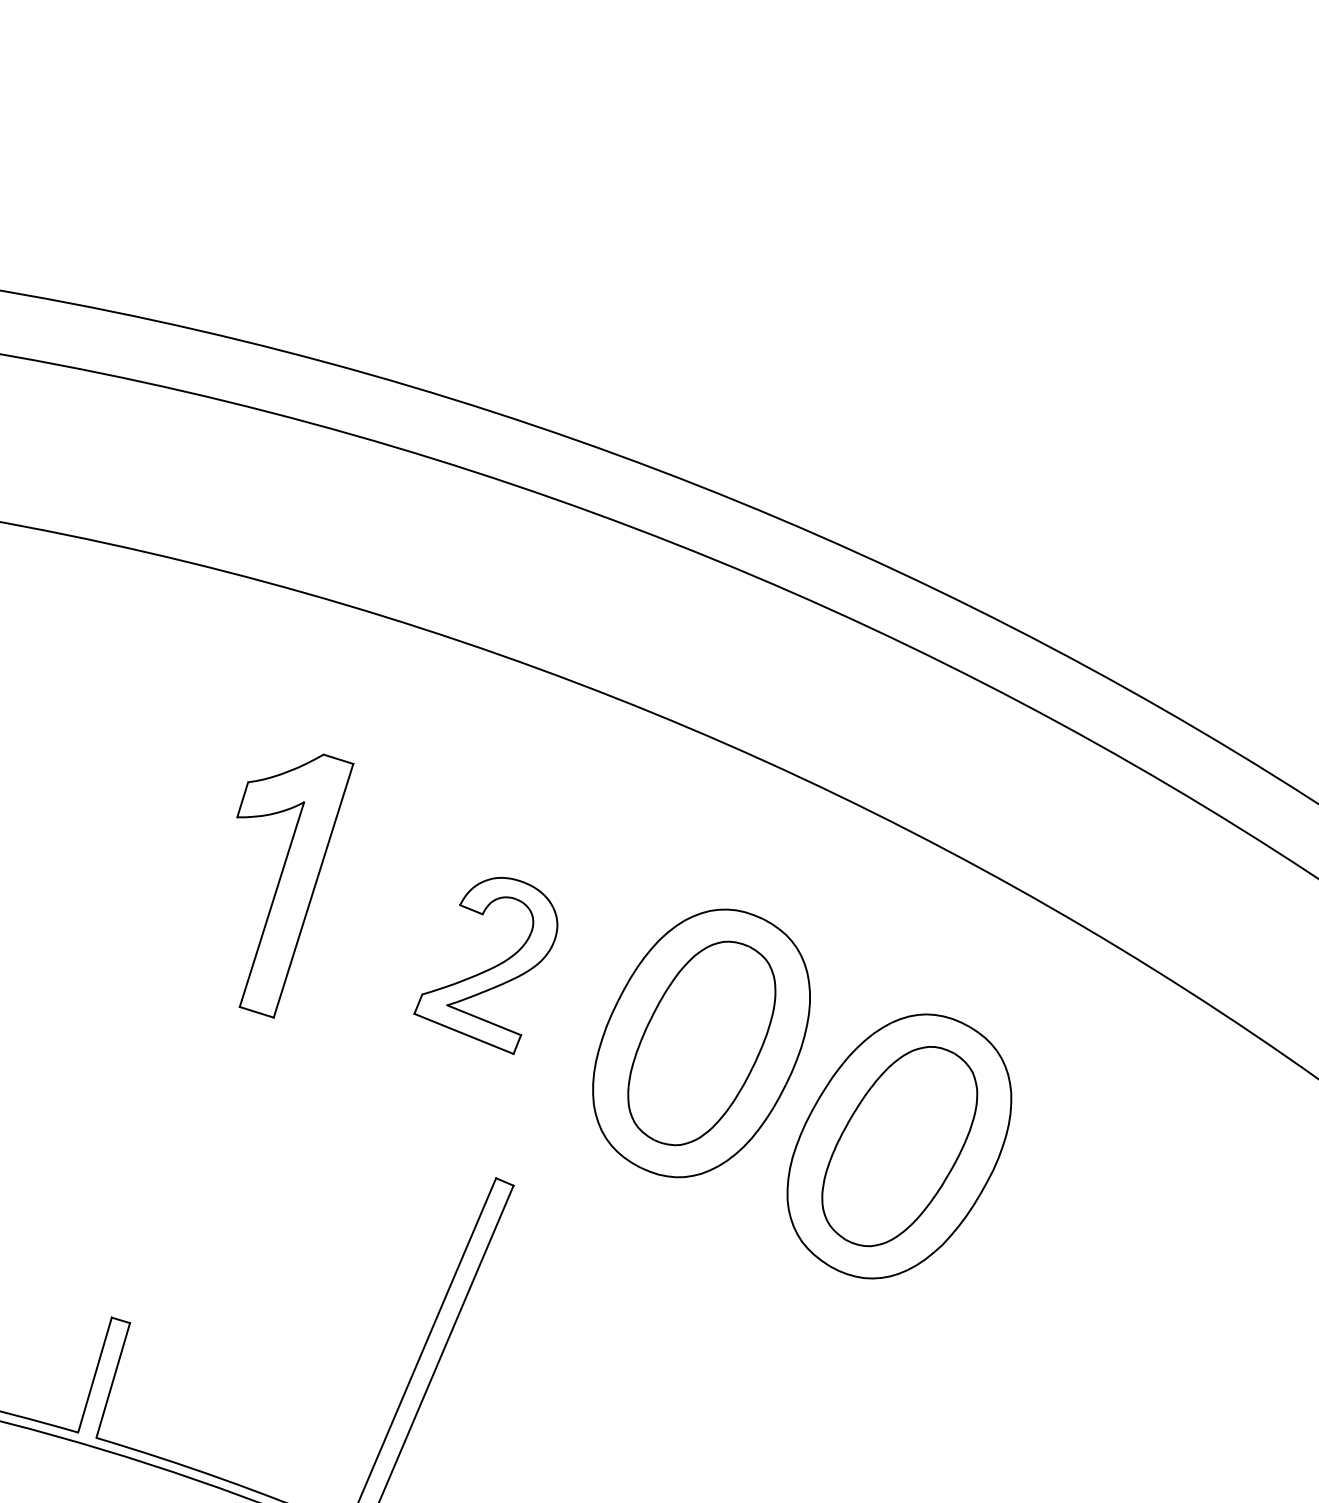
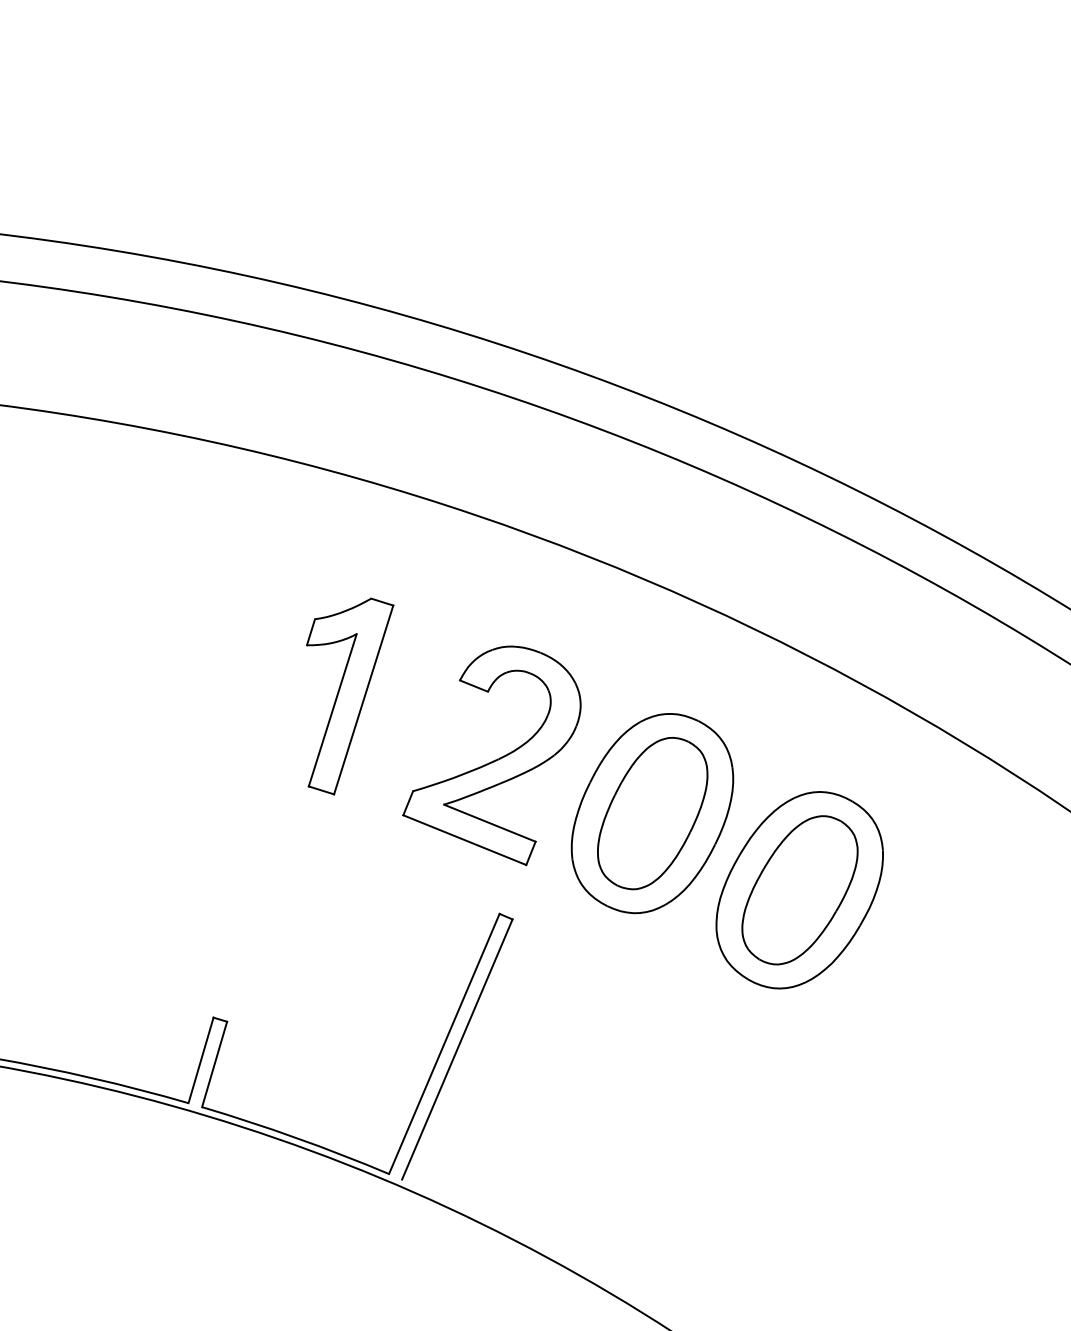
part: (485, 965) -> (491, 755), size x1.67

